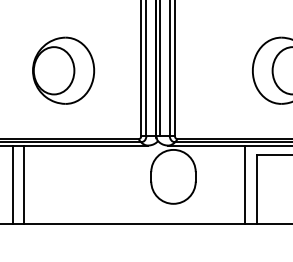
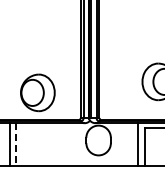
part: (62, 70) -> (37, 92), moved
line: (24, 184) -> (16, 144), solid -> dashed

